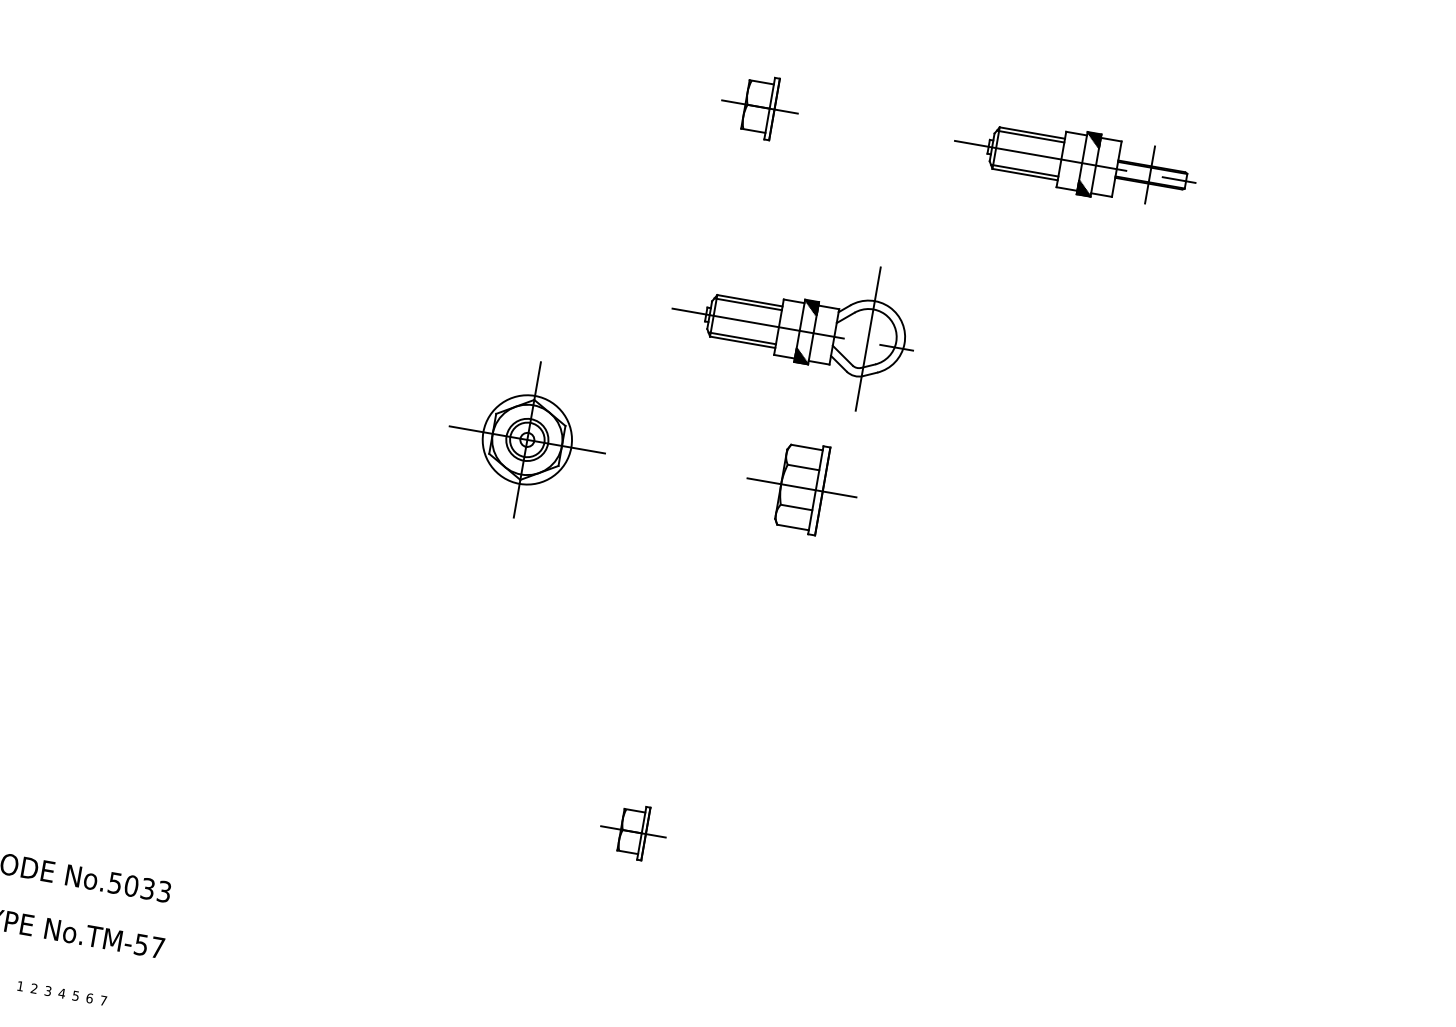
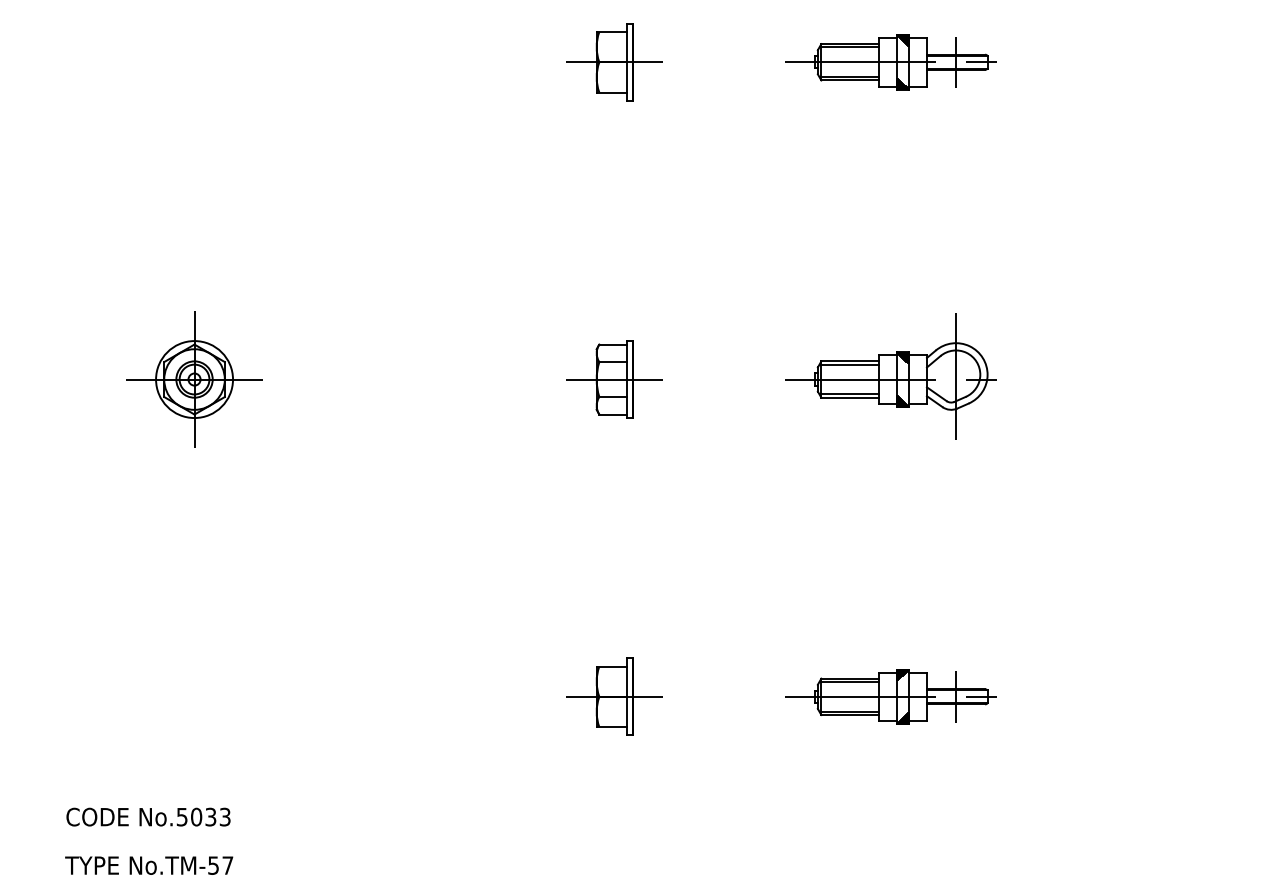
part: (759, 107) -> (614, 62), size x1.43
part: (793, 326) -> (890, 376), moved
part: (527, 439) -> (194, 379), moved
part: (801, 487) -> (614, 379), moved
part: (633, 831) -> (614, 696), size x1.67
part: (948, 886) -> (890, 696), added

